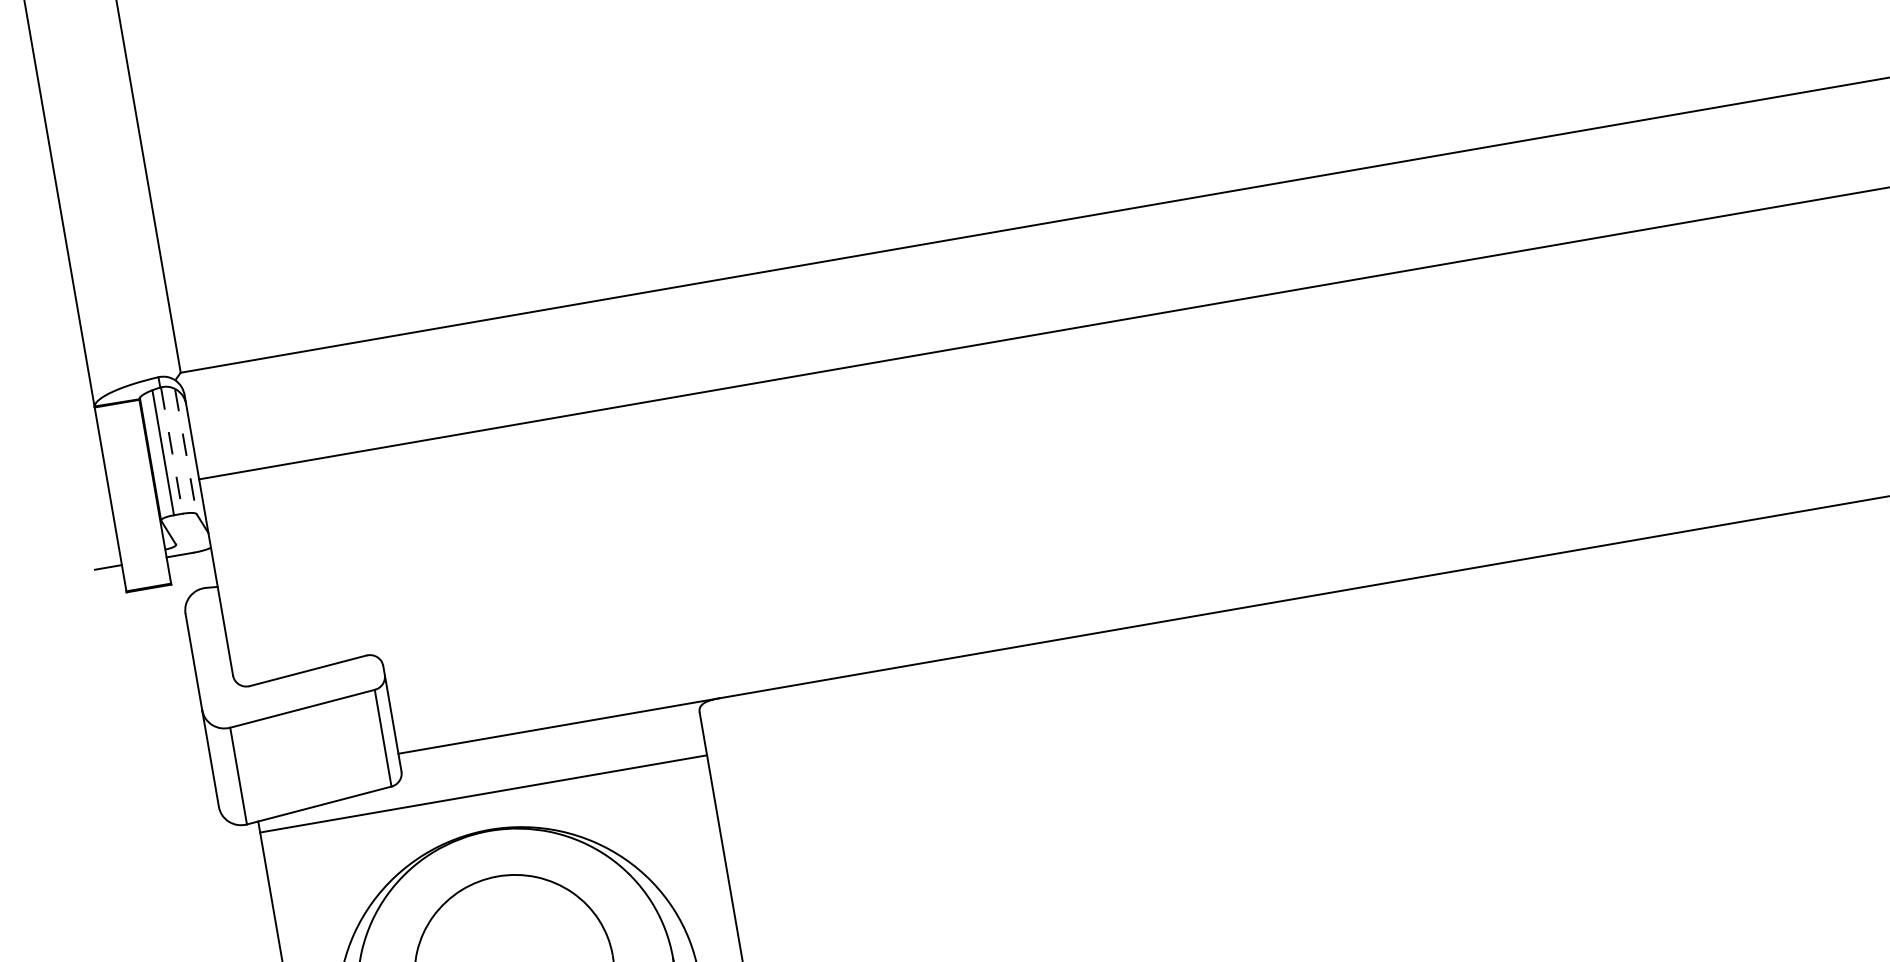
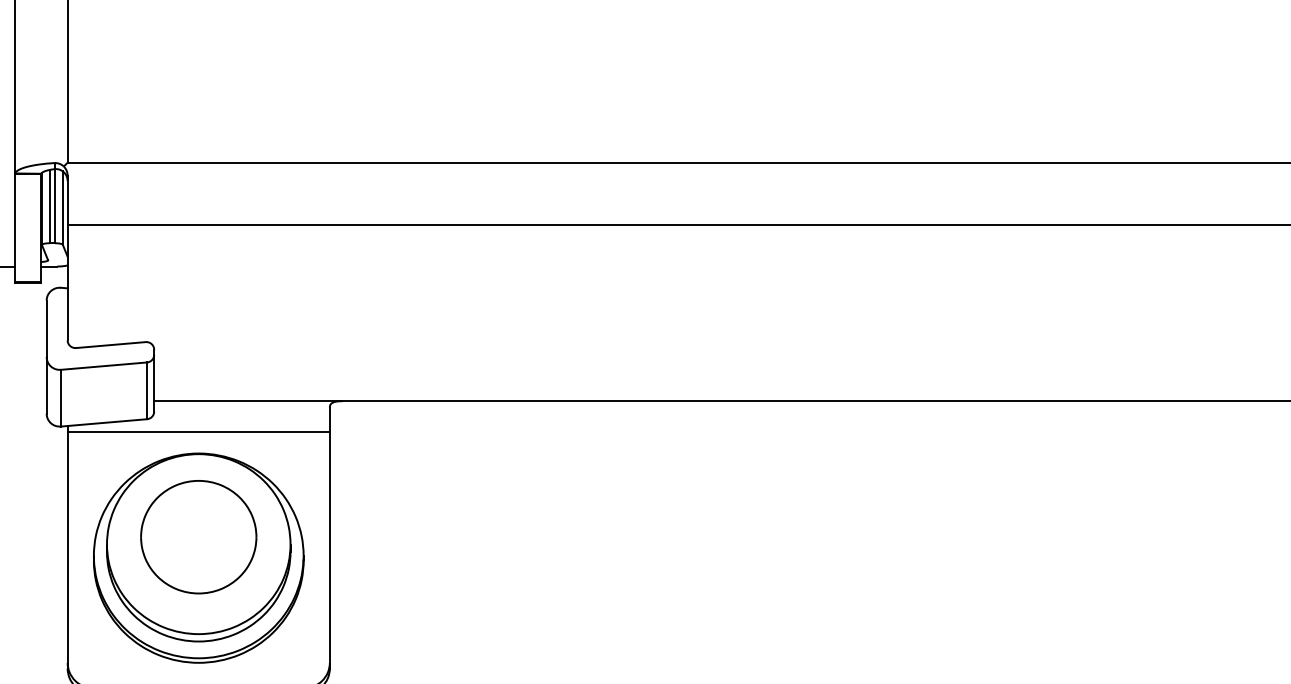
line: (171, 451) -> (54, 206), dashed -> solid
line: (185, 452) -> (62, 208), dashed -> solid

